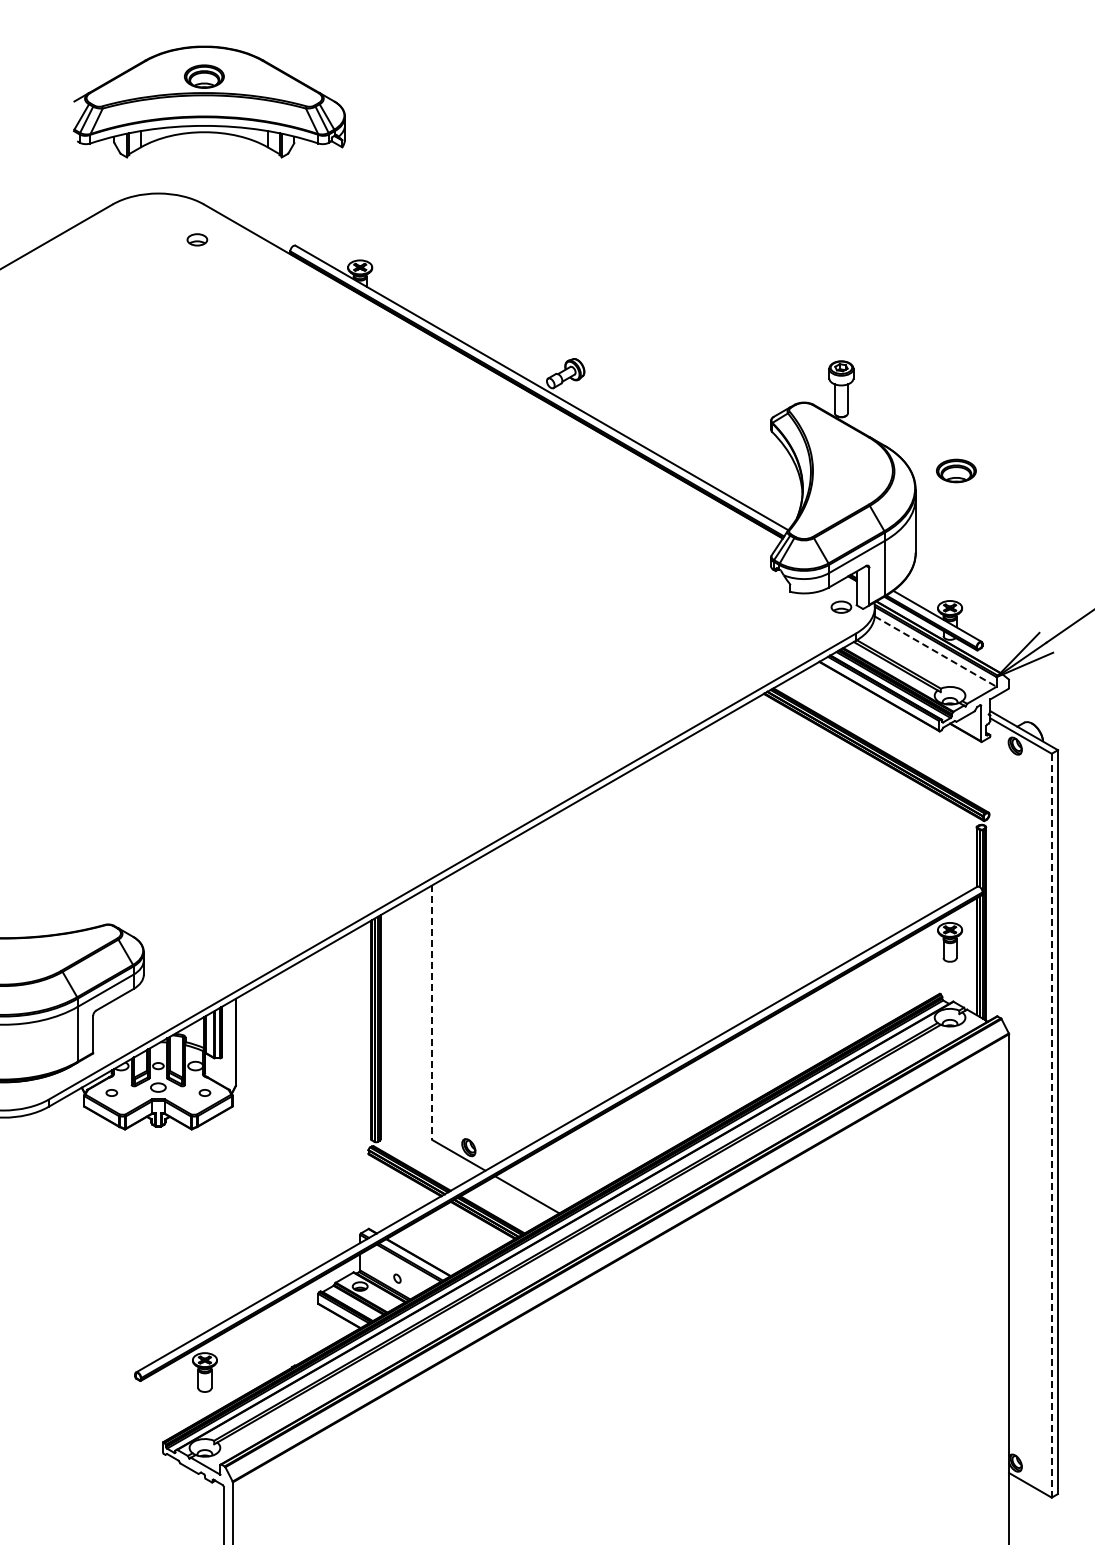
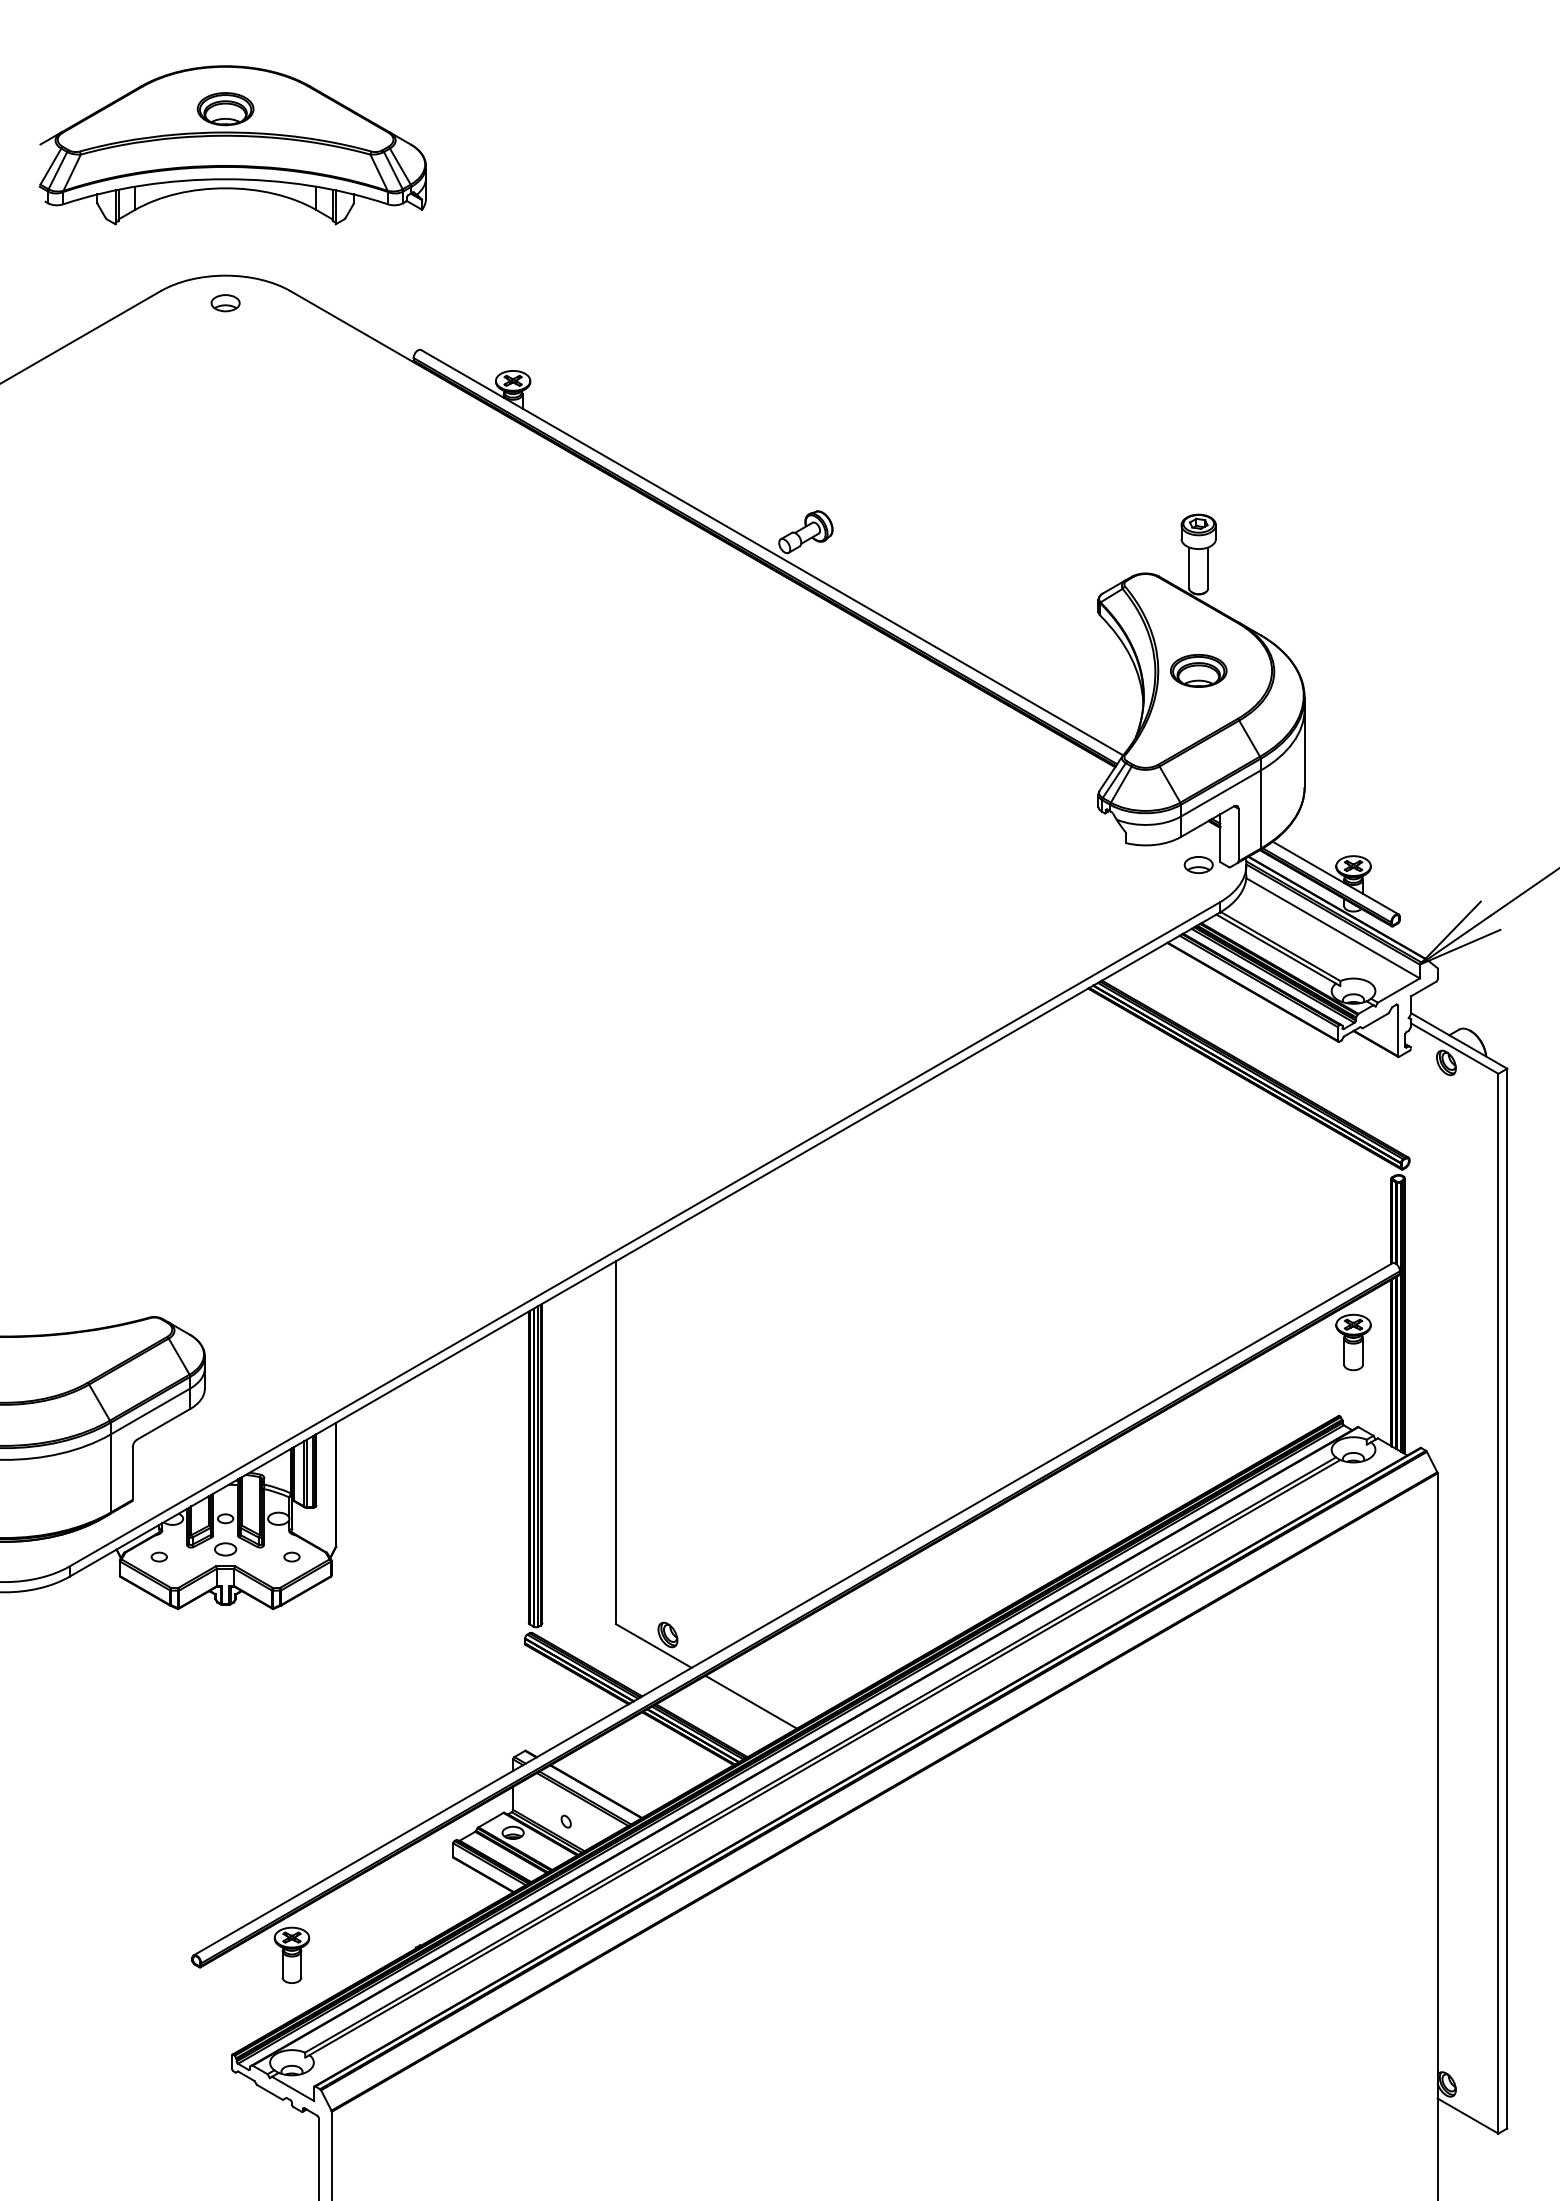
part: (209, 101) -> (232, 144), moved
part: (197, 239) -> (225, 302), moved
part: (956, 470) -> (1198, 670), moved
line: (936, 651) -> (1334, 928), dashed -> solid
line: (432, 1013) -> (616, 1443), dashed -> solid
line: (1051, 1125) -> (1498, 1603), dashed -> solid

